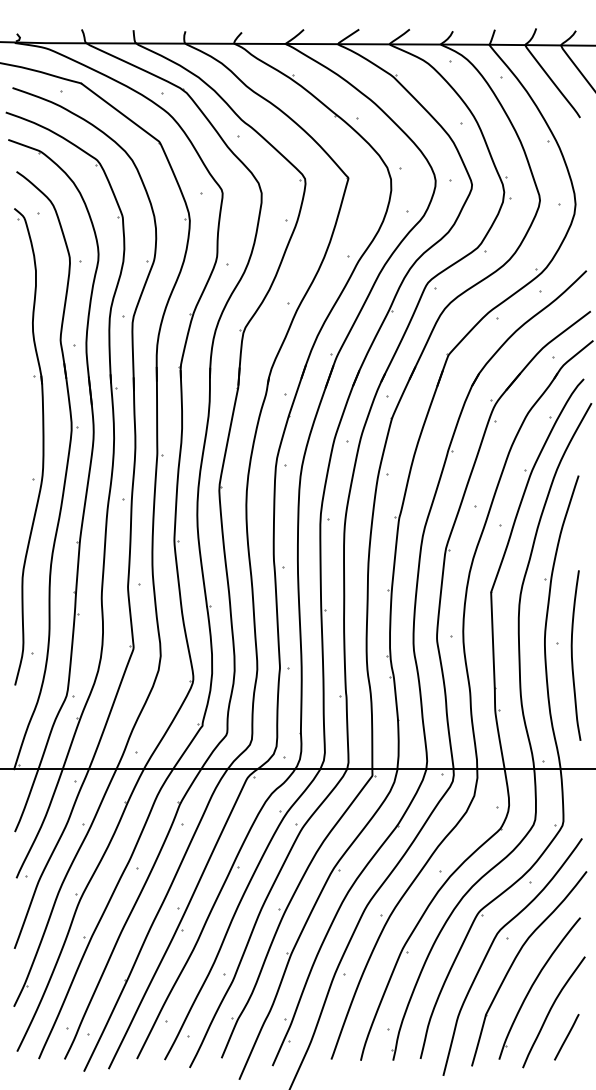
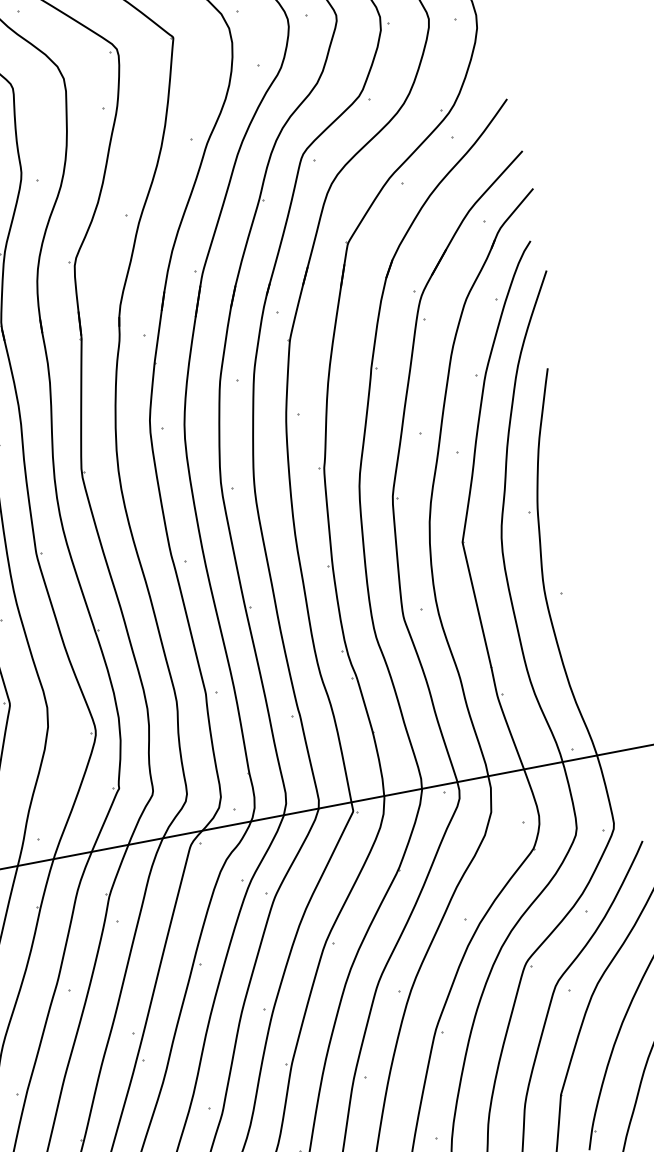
curve: (572, 655) -> (584, 604), removed

